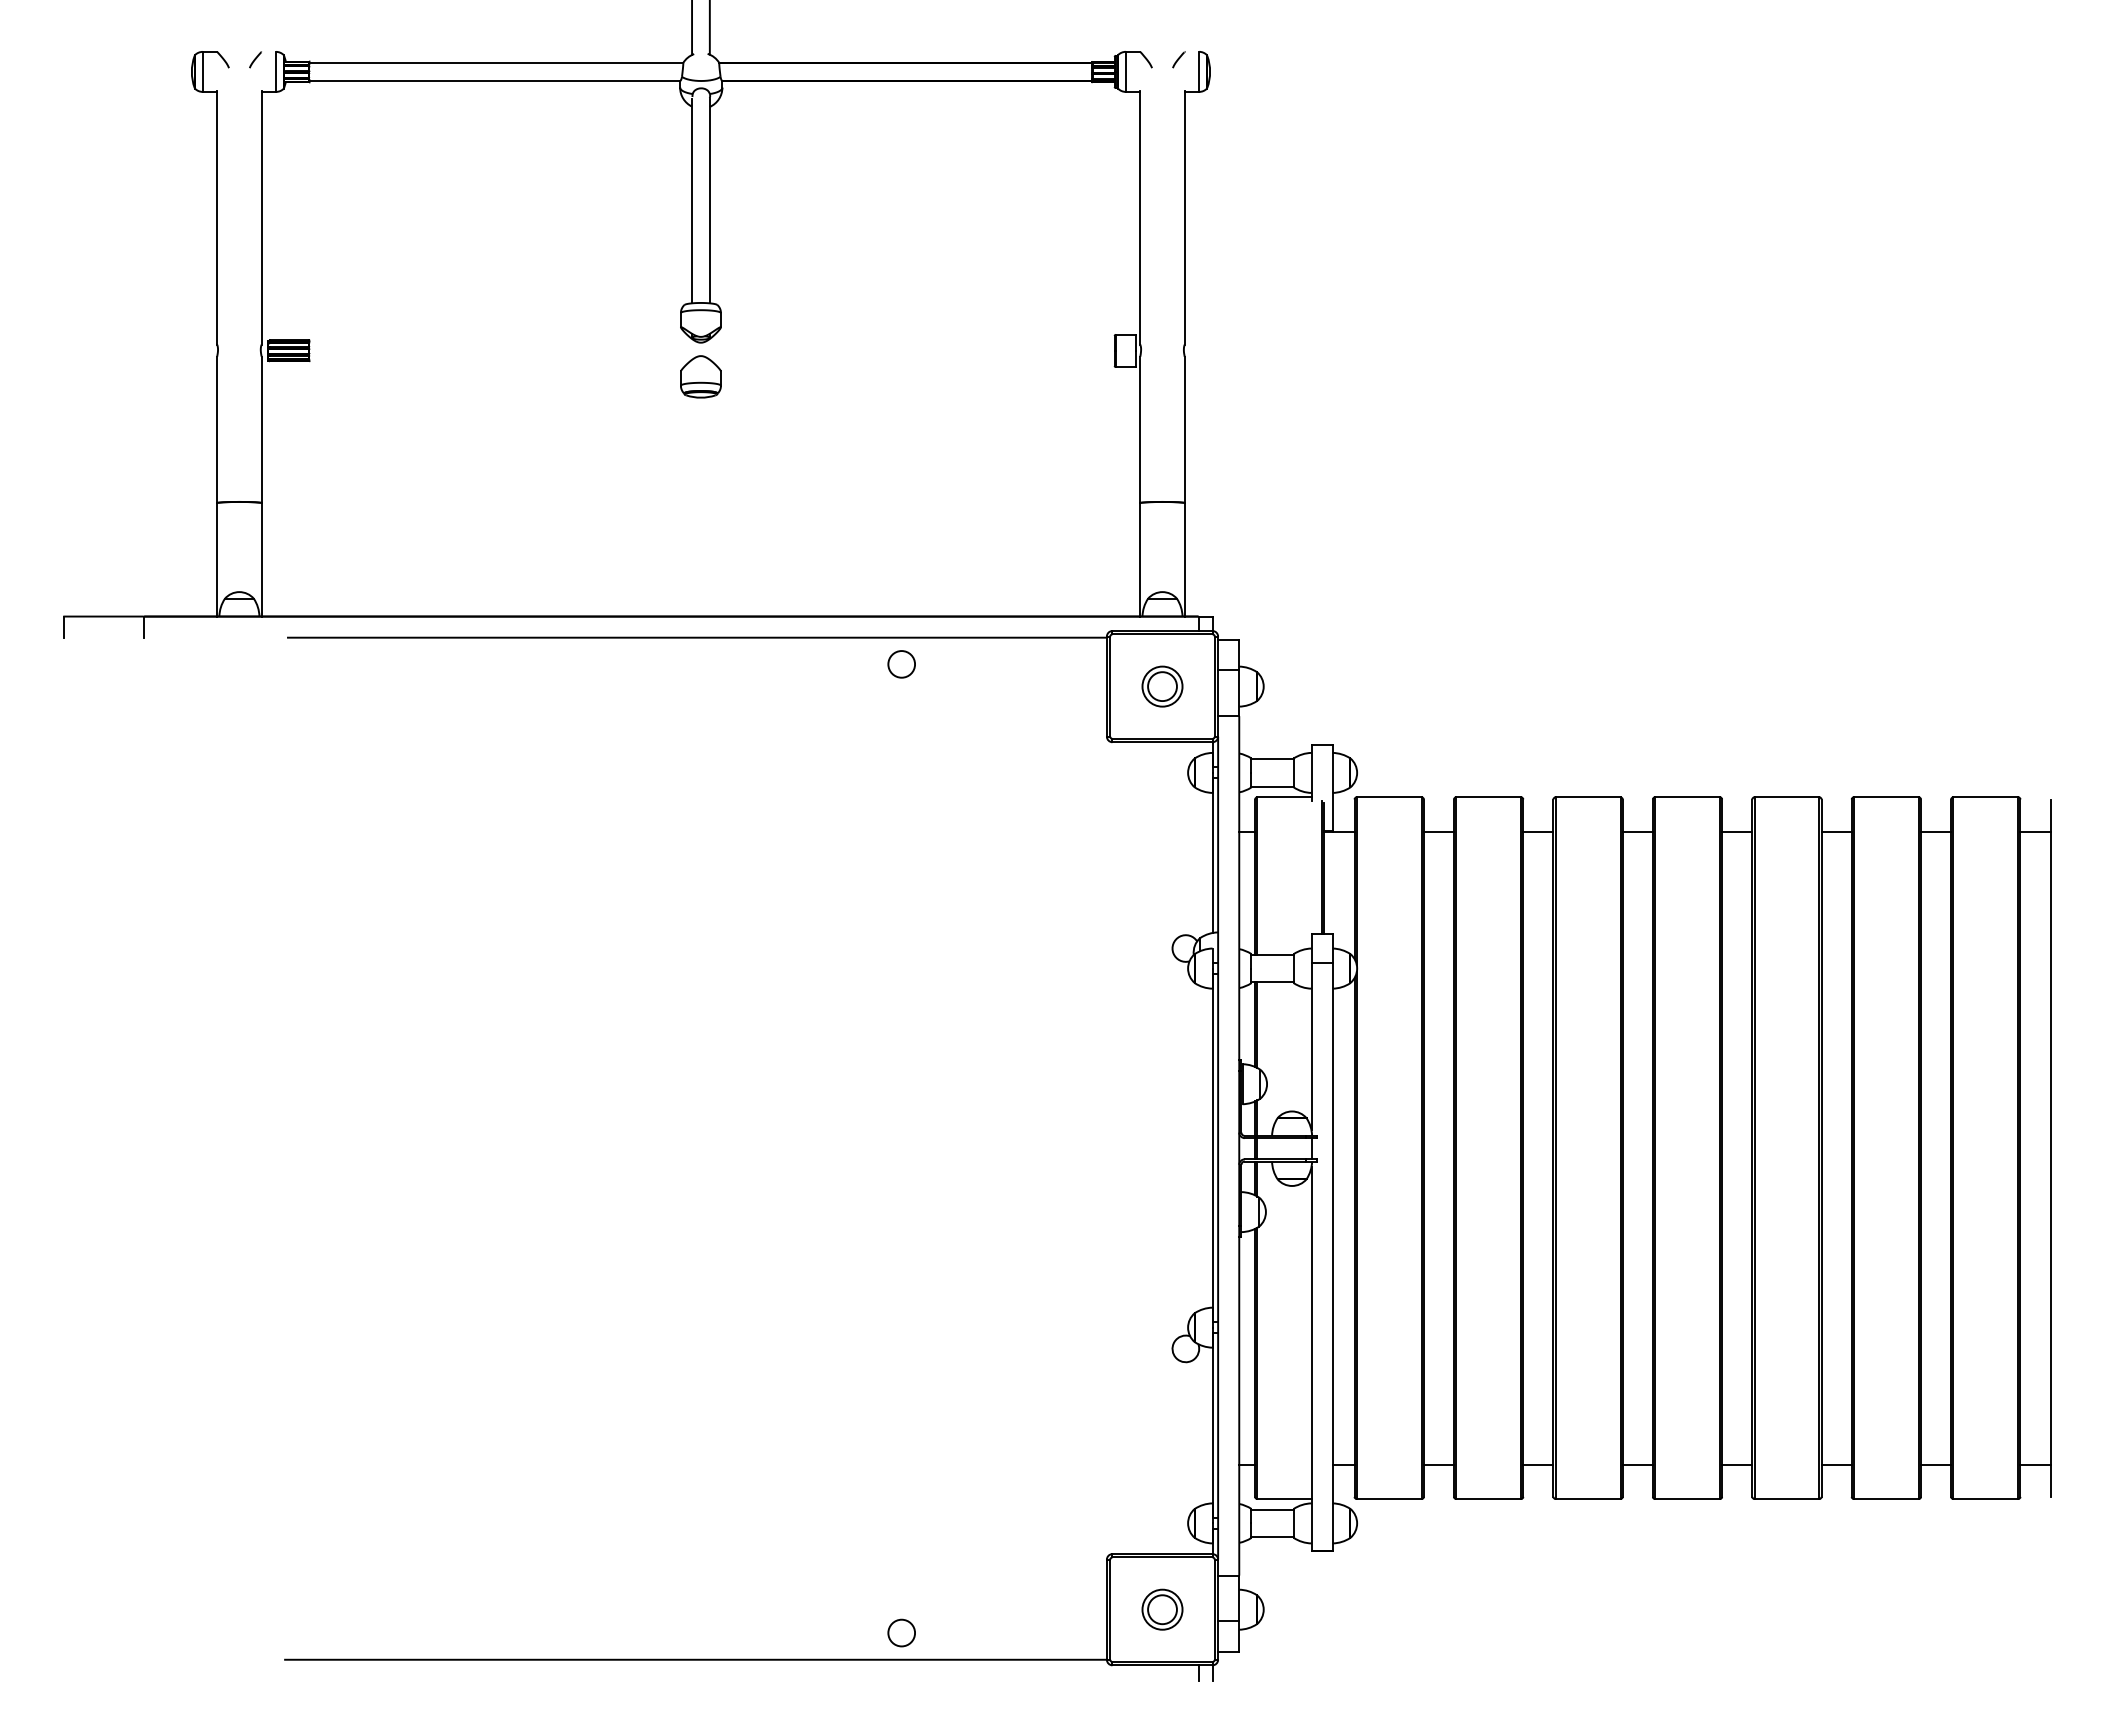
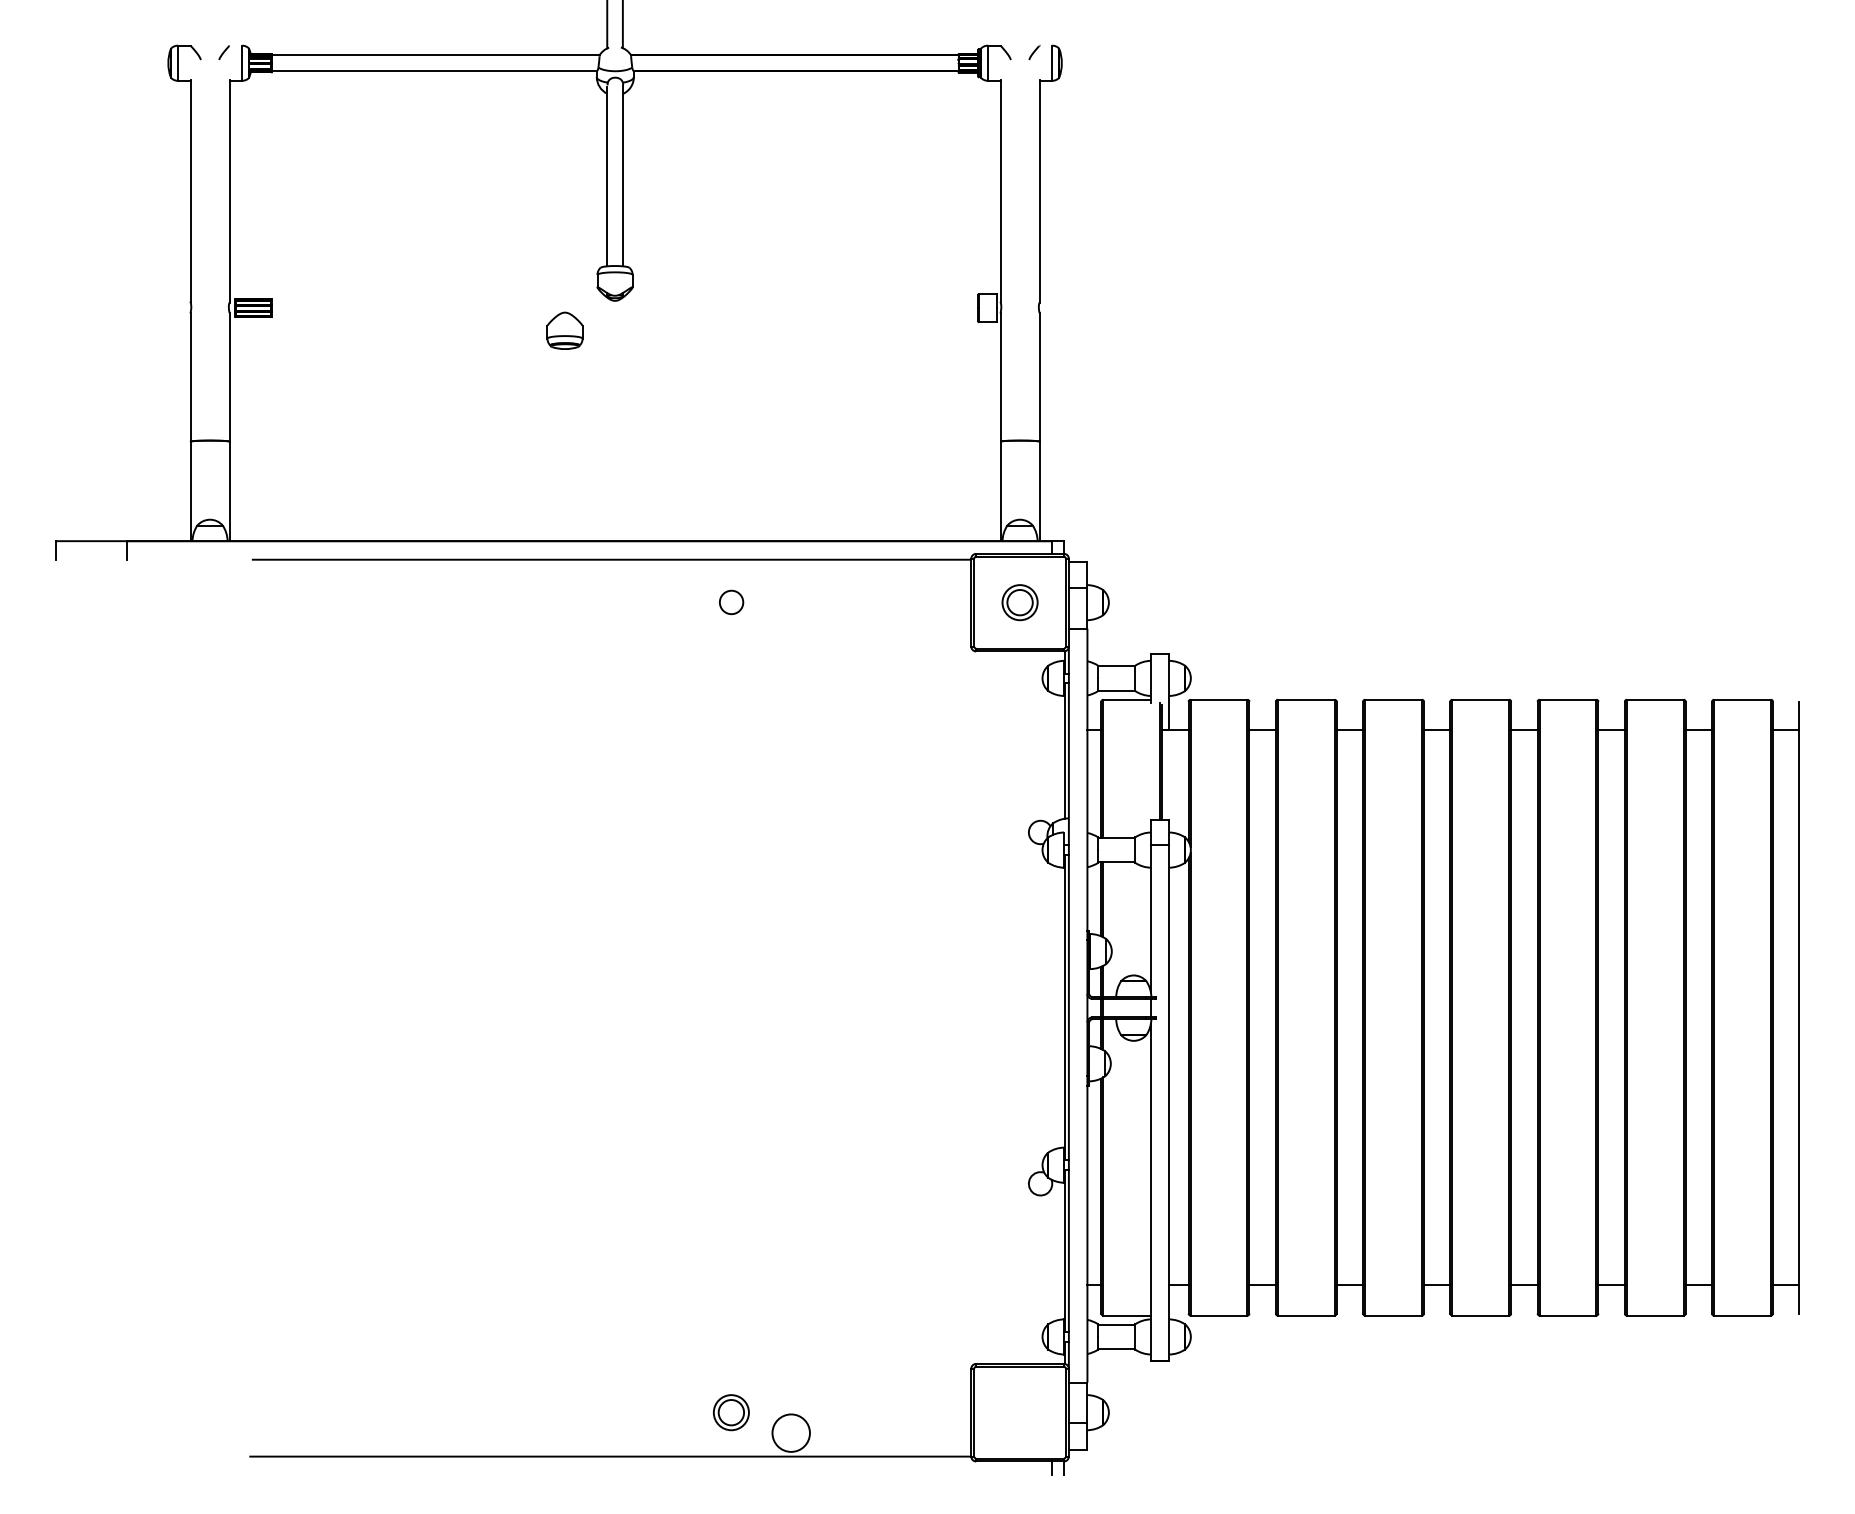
part: (700, 376) -> (564, 330), moved
circle: (901, 664) -> (731, 602), moved
part: (1162, 1609) -> (731, 1412), moved
circle: (901, 1632) -> (791, 1432), size x1.6

